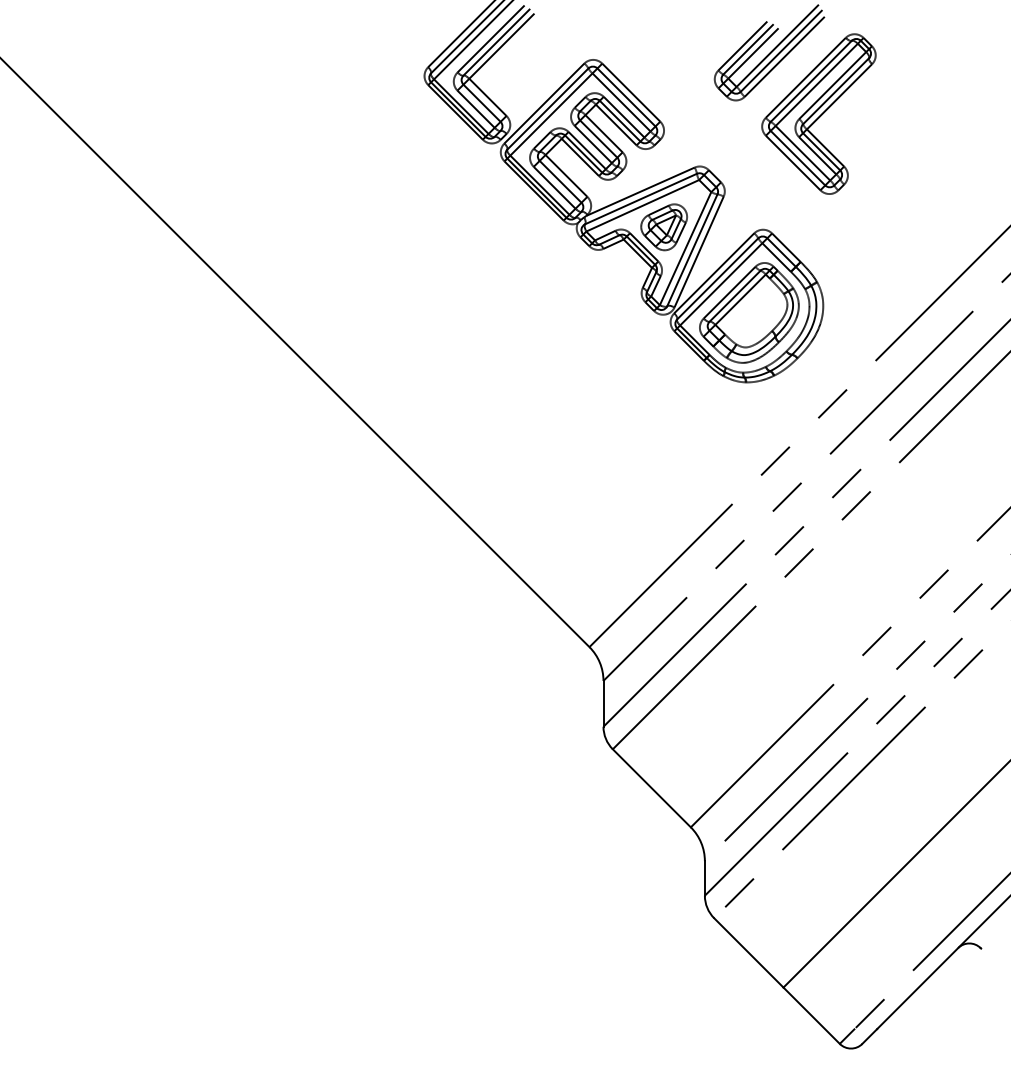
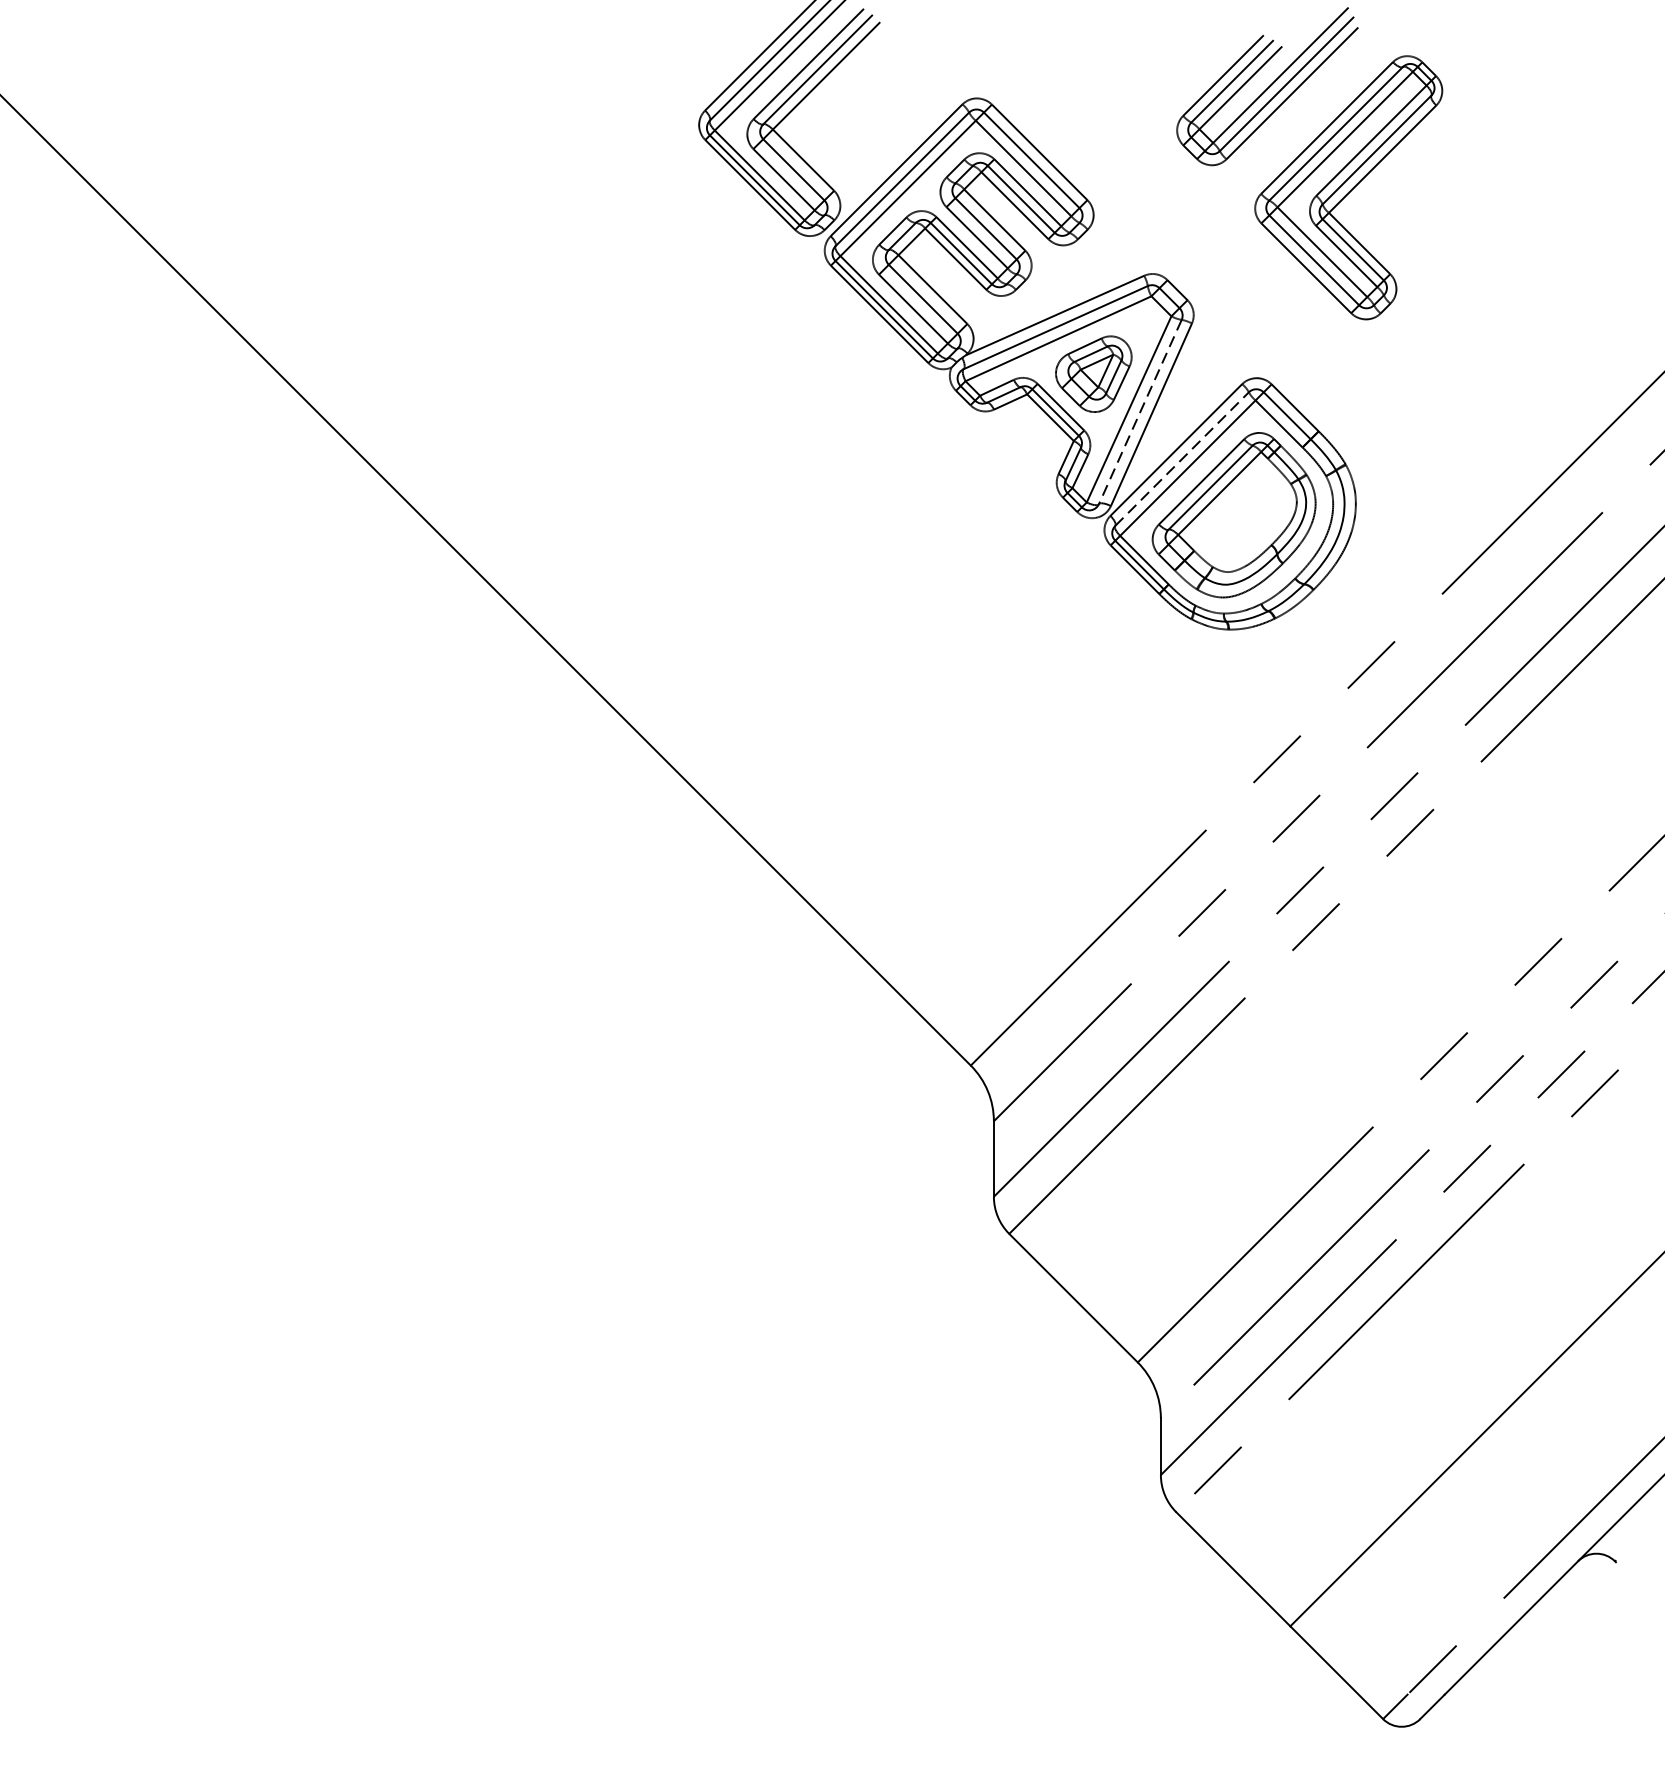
line: (692, 250) -> (1140, 412), solid -> dashed
line: (718, 278) -> (1183, 458), solid -> dashed

